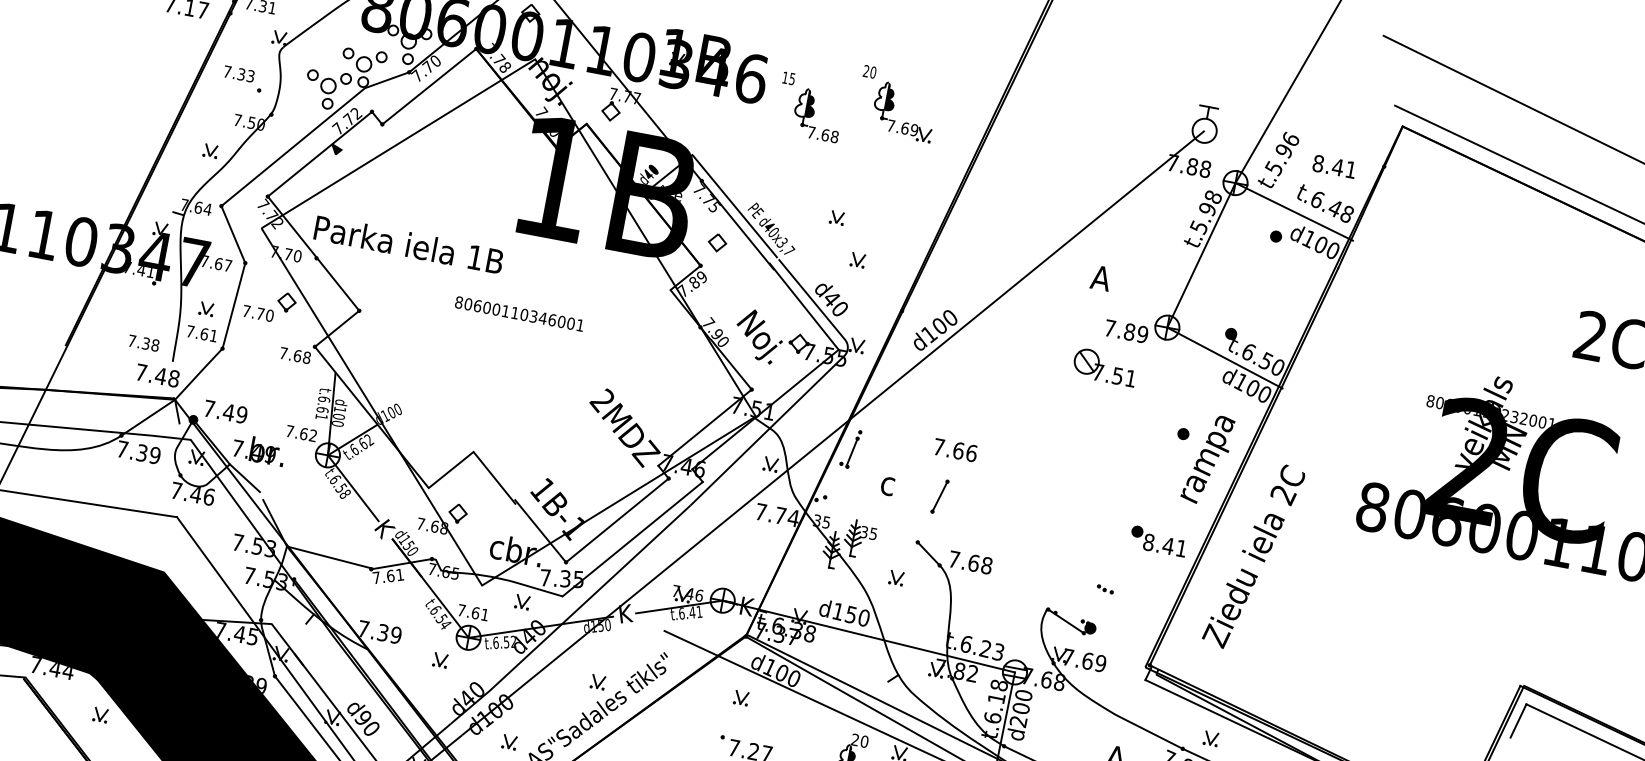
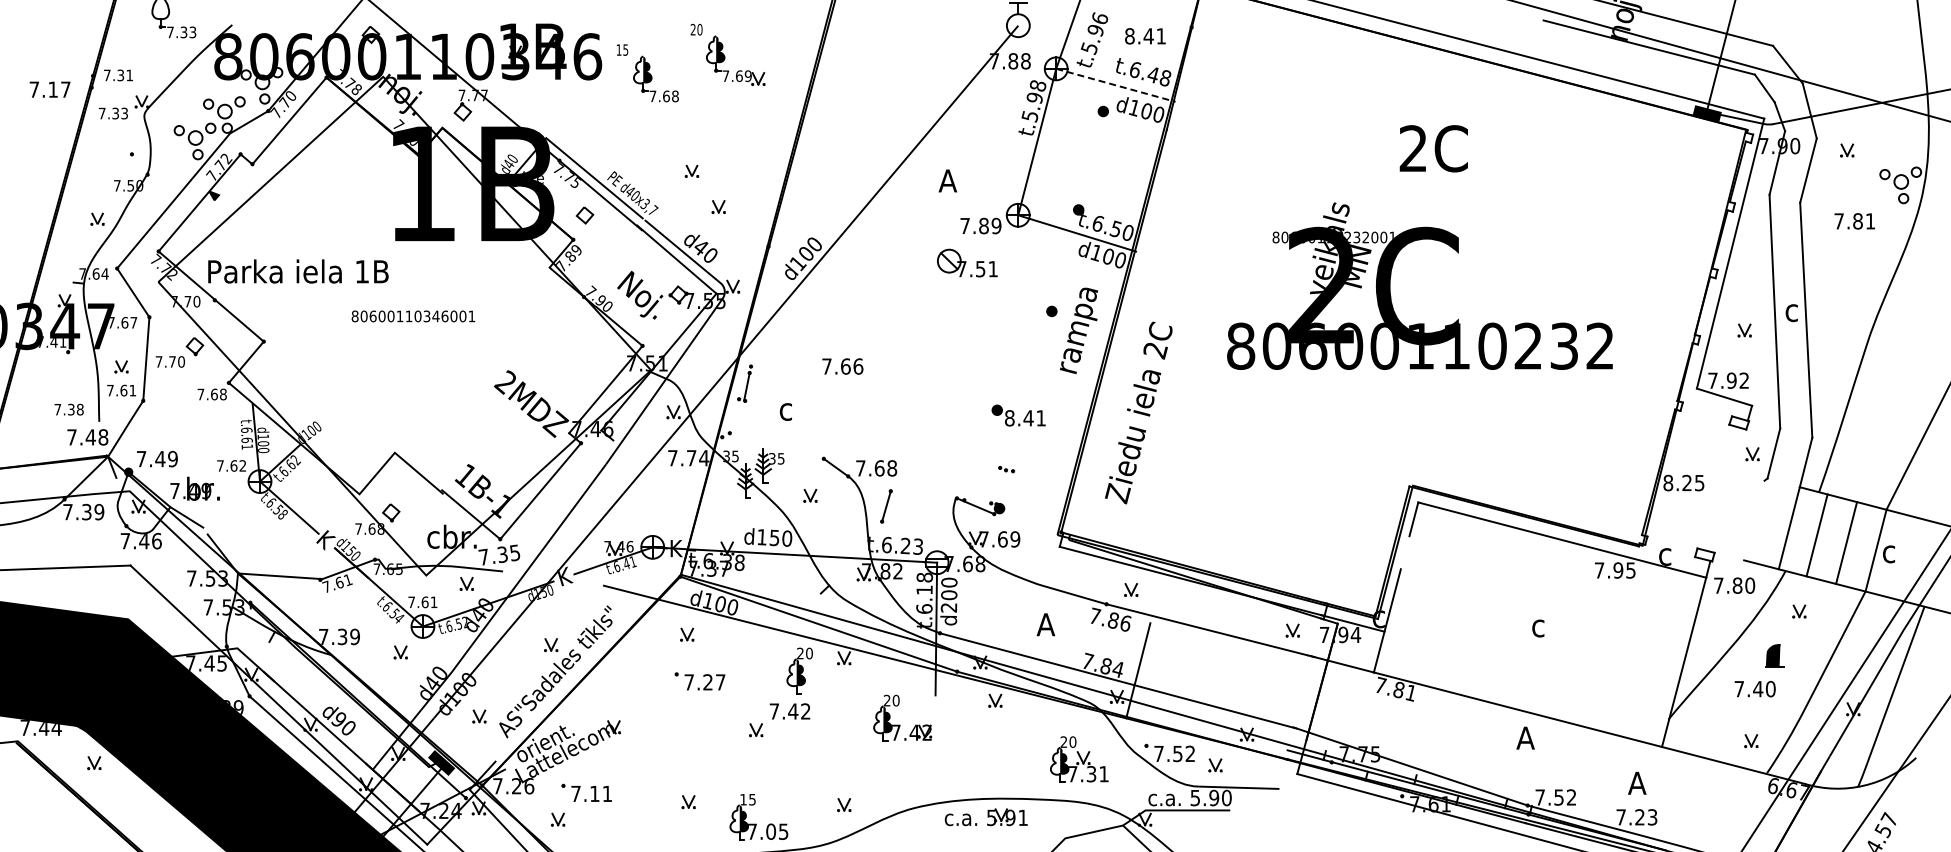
text: (239, 74) -> (113, 113), moved
line: (1293, 211) -> (1115, 85), solid -> dashed
part: (939, 496) -> (886, 506), moved
line: (633, 538) -> (558, 505), removed
text: (1158, 541) -> (1018, 415), moved

